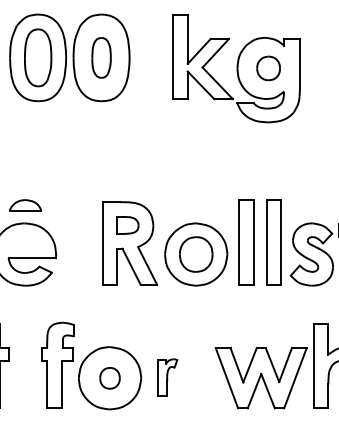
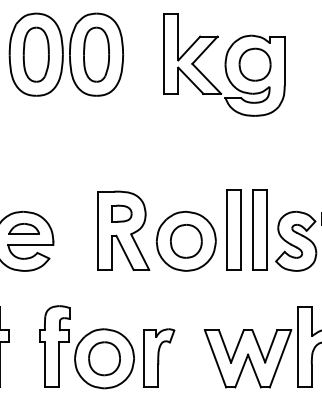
part: (101, 57) -> (96, 54), size x1.43
part: (268, 68) -> (254, 64), size x1.43
part: (25, 205) -> (24, 228), moved
part: (167, 377) -> (159, 358), size x1.67
part: (109, 378) -> (104, 359), size x1.67

